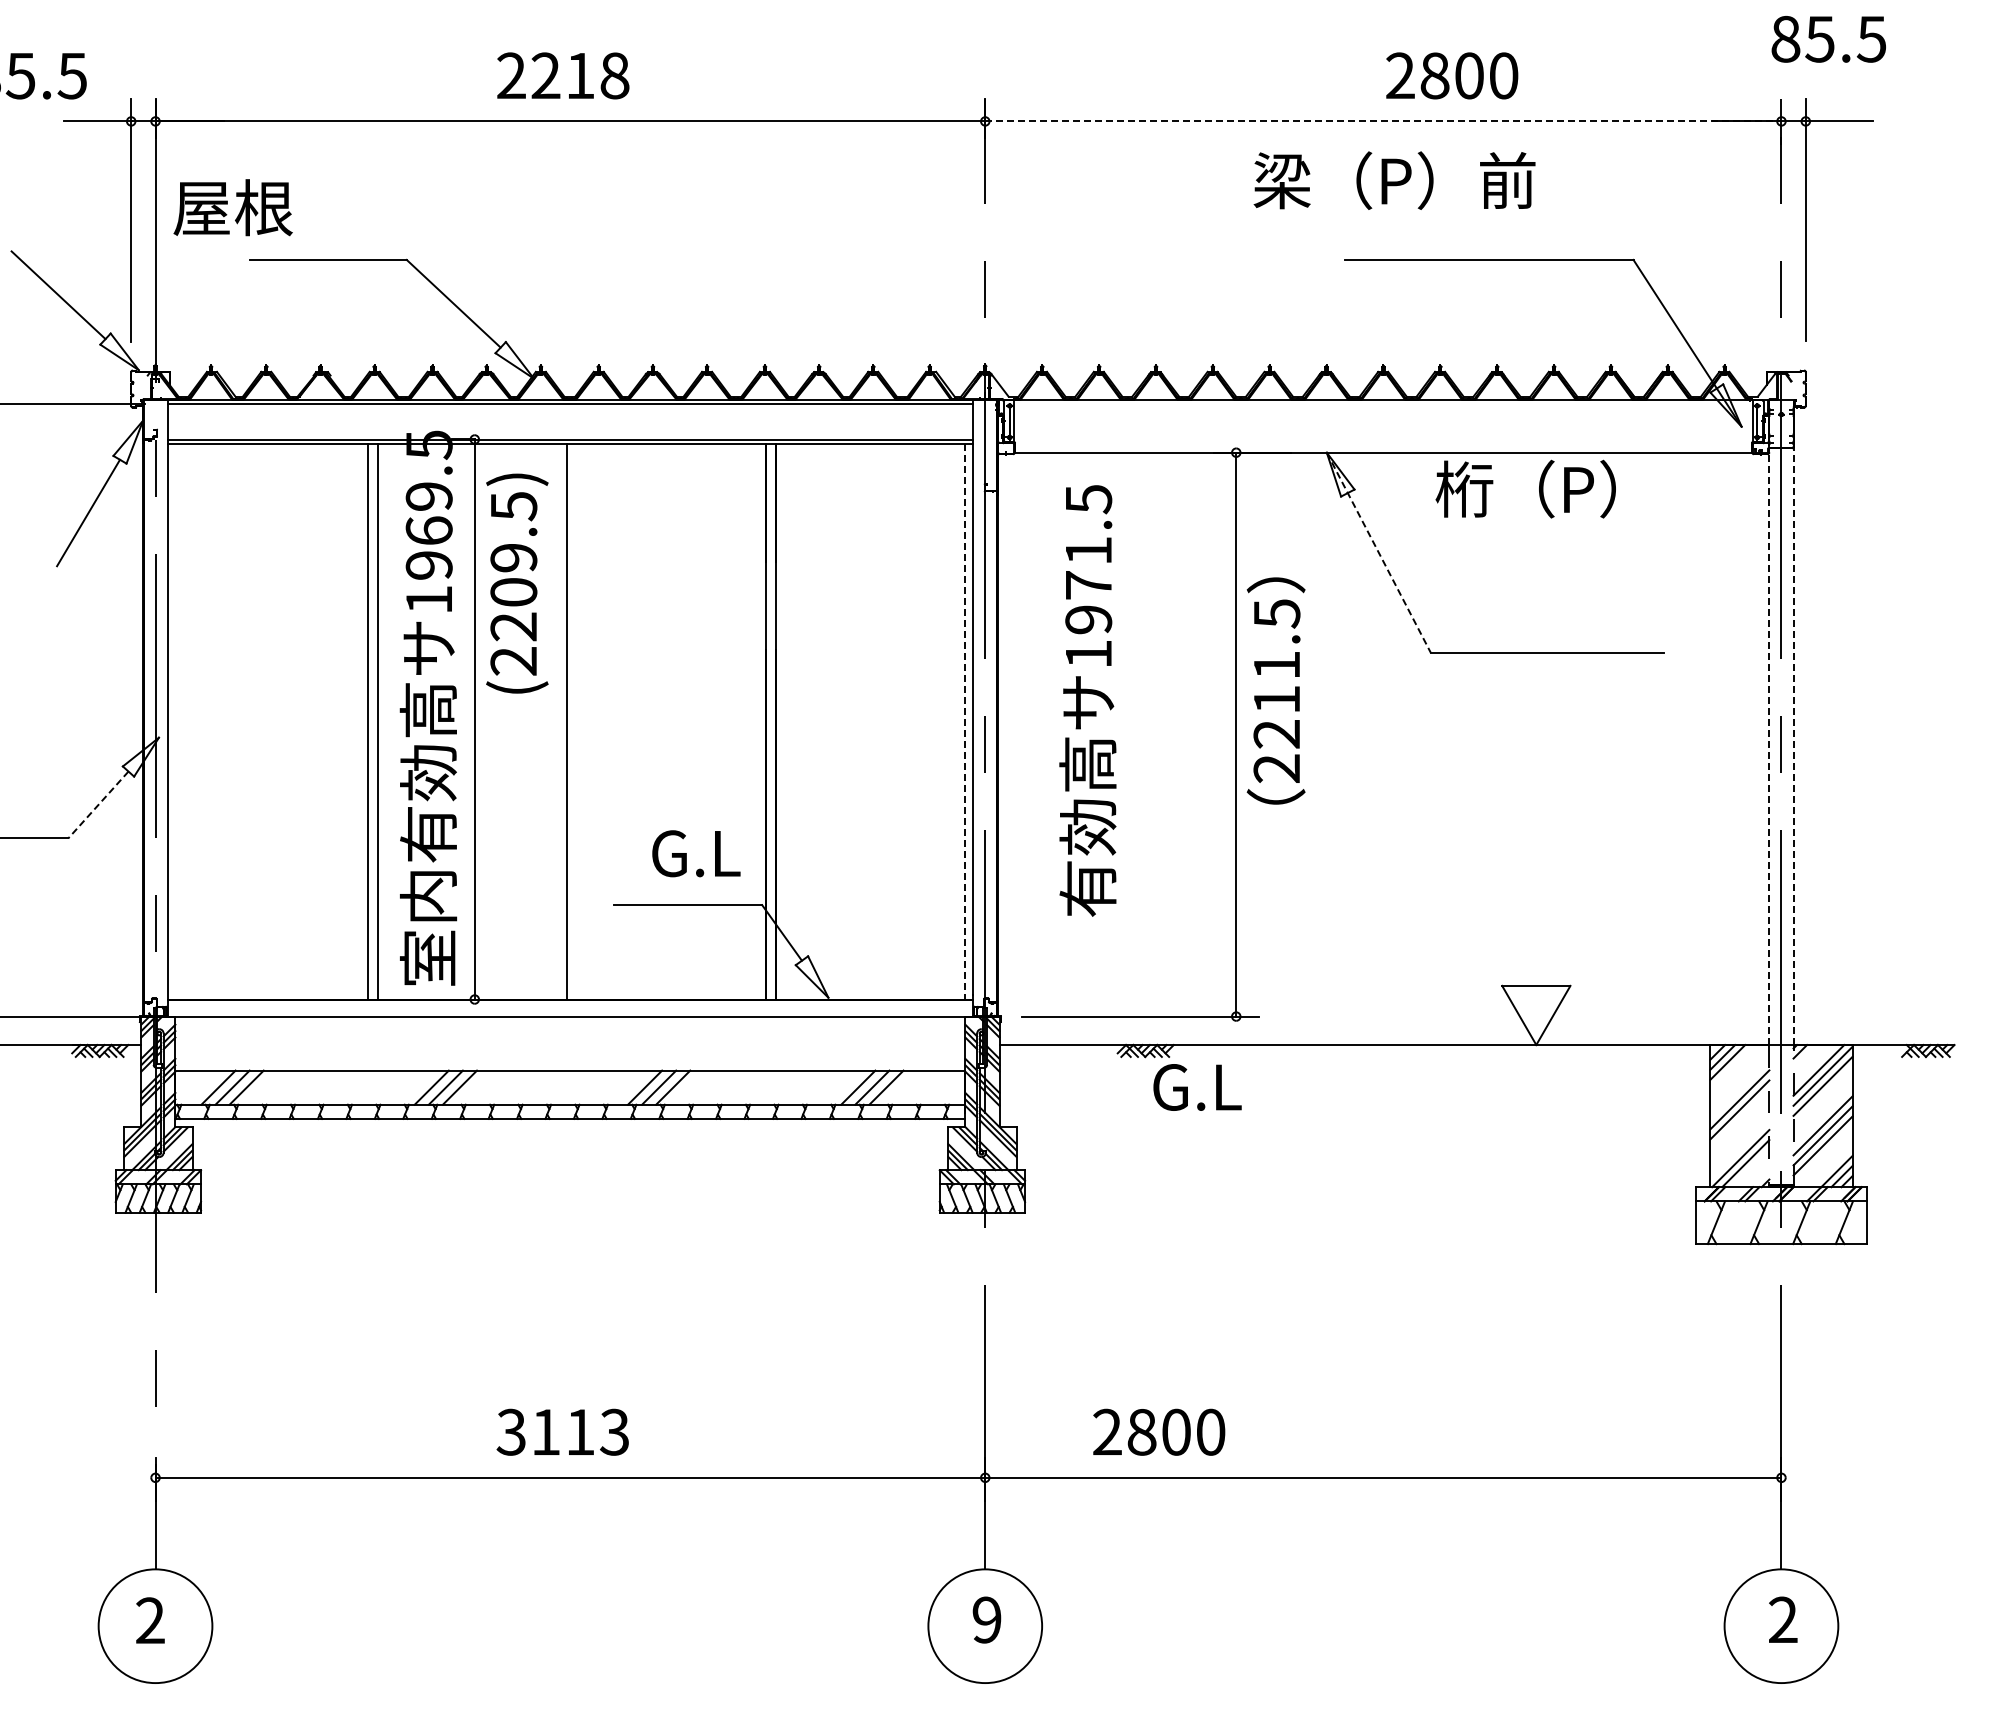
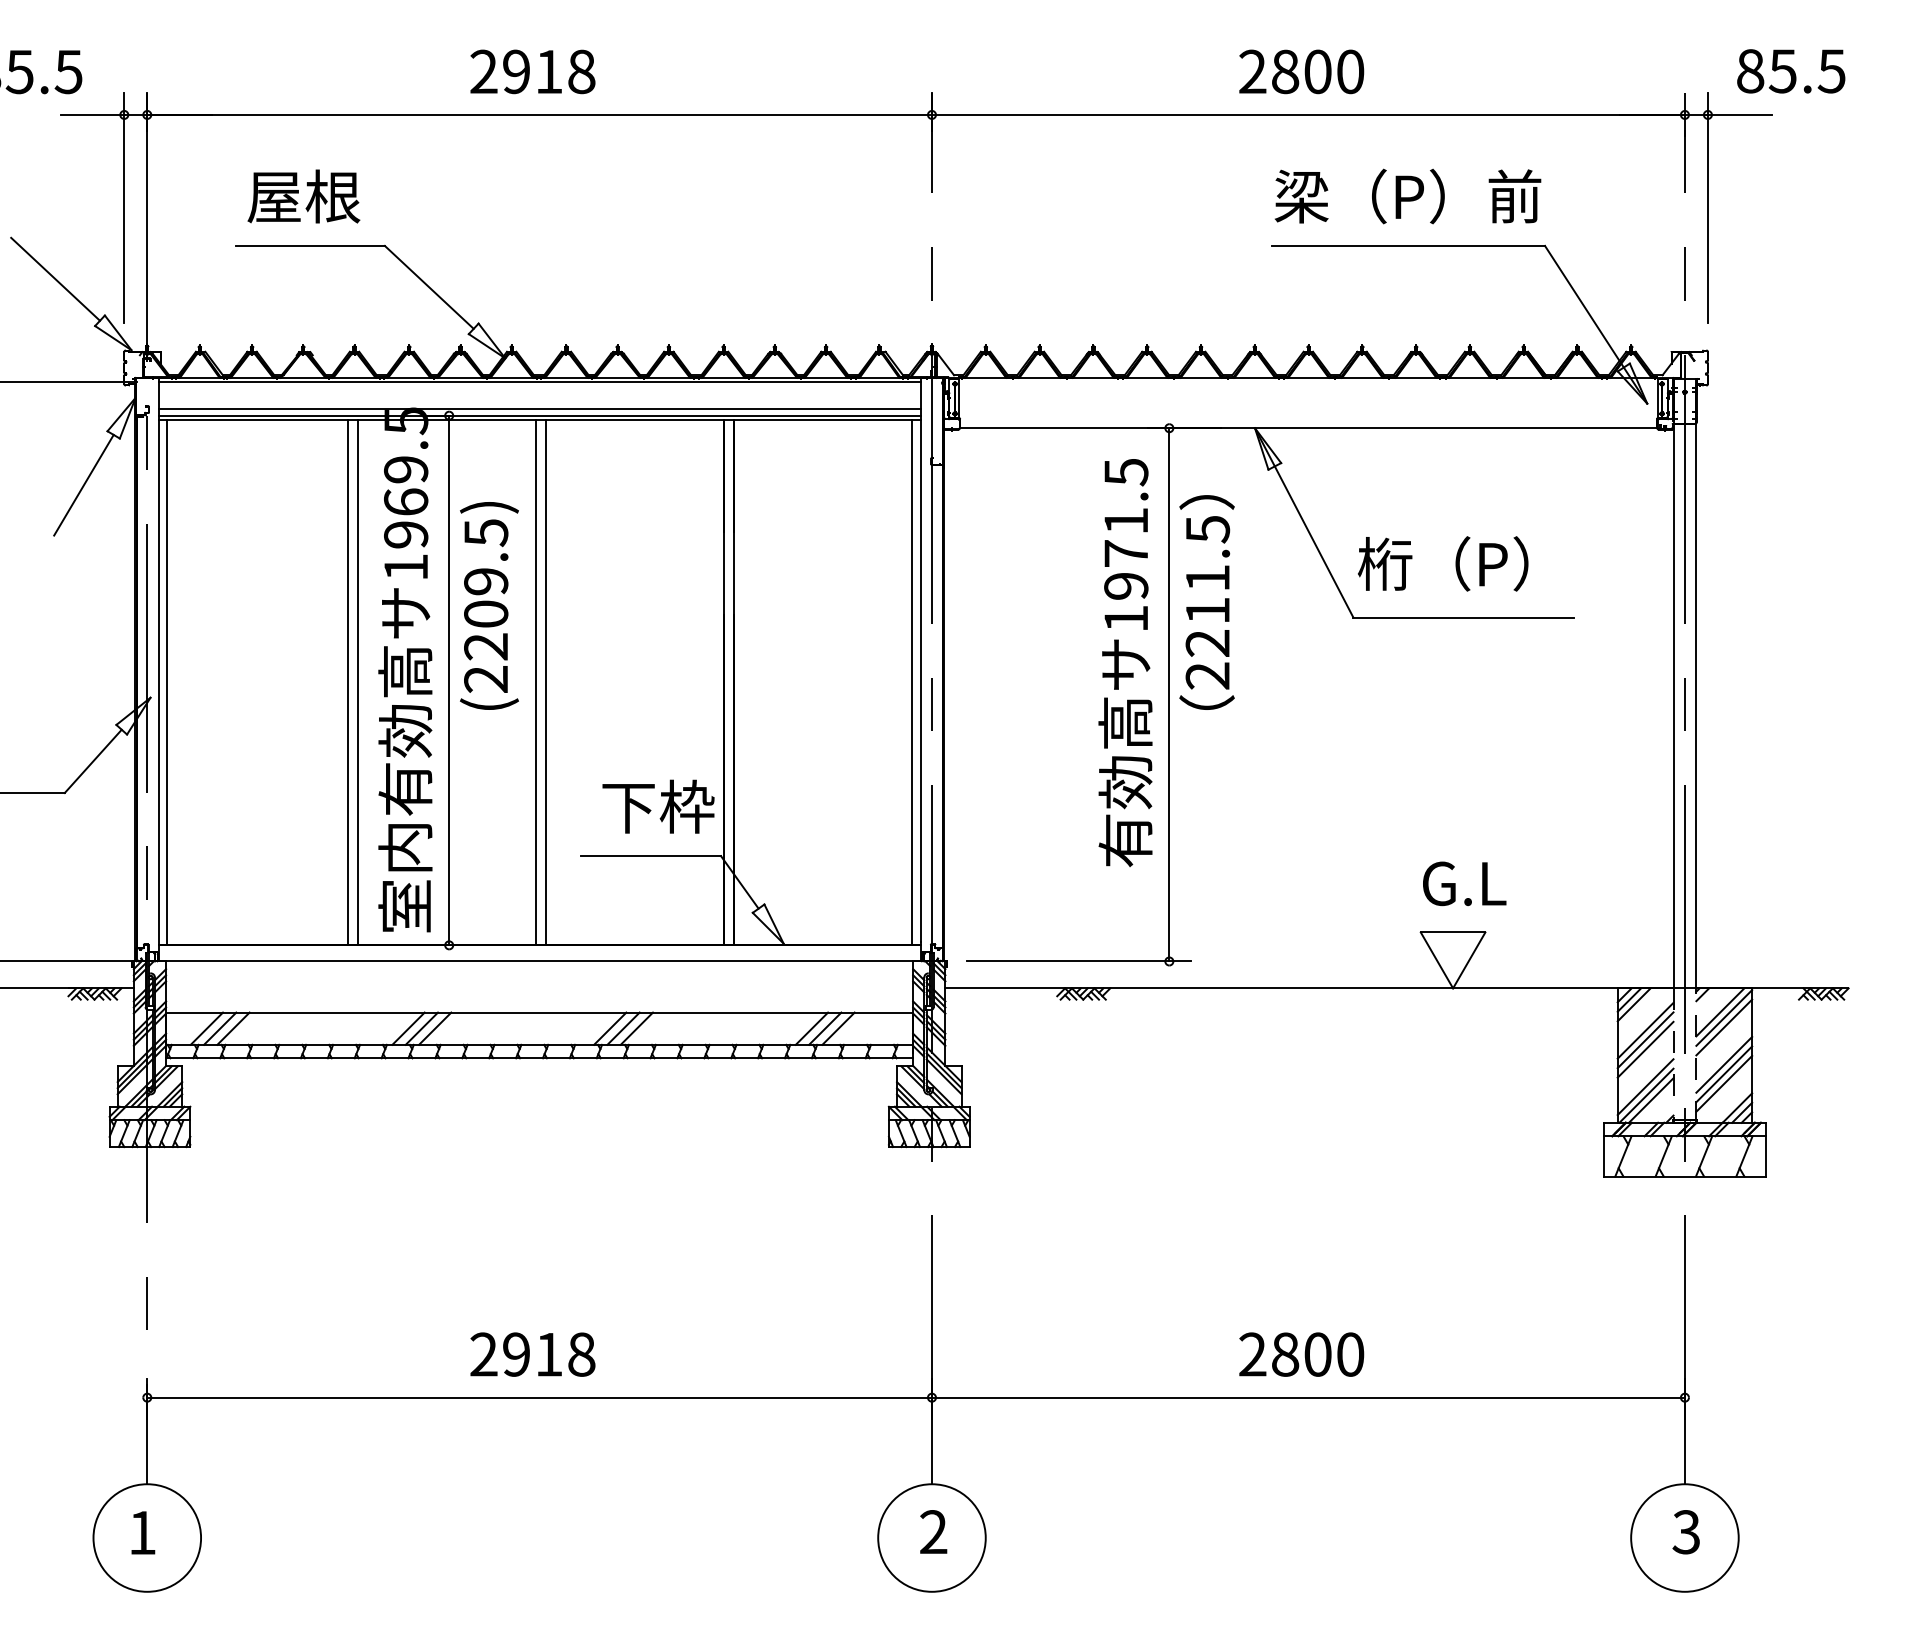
text: (1828, 39) -> (1790, 71), moved
text: (545, 75) -> (516, 71), 2218 -> 2918
text: (1452, 75) -> (1301, 71), moved
line: (1383, 121) -> (1308, 115), dashed -> solid
text: (1394, 180) -> (1407, 196), moved
text: (232, 207) -> (303, 196), moved
line: (570, 432) -> (539, 409), added
text: (1525, 488) -> (1442, 563), moved
line: (1378, 552) -> (1303, 522), dashed -> solid
text: (517, 583) -> (489, 605), moved
text: (1275, 690) -> (1206, 602), moved
text: (1087, 700) -> (1125, 662), moved
line: (176, 721) -> (167, 682), added
line: (577, 721) -> (546, 682), added
line: (964, 721) -> (912, 682), dashed -> solid
line: (1769, 723) -> (1673, 684), dashed -> solid
line: (1793, 723) -> (1696, 684), dashed -> solid
line: (98, 804) -> (93, 760), dashed -> solid
text: (695, 852) -> (657, 806), G.L -> 下枠
text: (1197, 1087) -> (1464, 883), moved
line: (1739, 1089) -> (1645, 1030), added
line: (1739, 1148) -> (1645, 1086), added
text: (562, 1431) -> (532, 1353), 3113 -> 2918
text: (1159, 1431) -> (1301, 1353), moved
text: (150, 1620) -> (142, 1532), 2 -> 1
text: (986, 1620) -> (933, 1532), 9 -> 2
text: (1782, 1620) -> (1685, 1532), 2 -> 3

